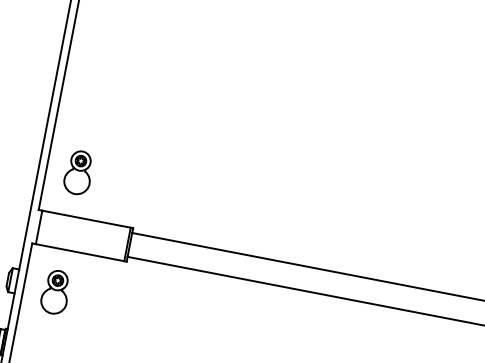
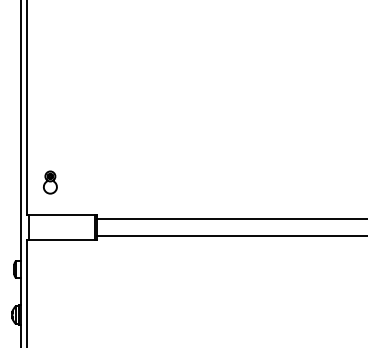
part: (78, 172) -> (50, 182), size x0.7
part: (56, 291) -> (50, 271), removed

